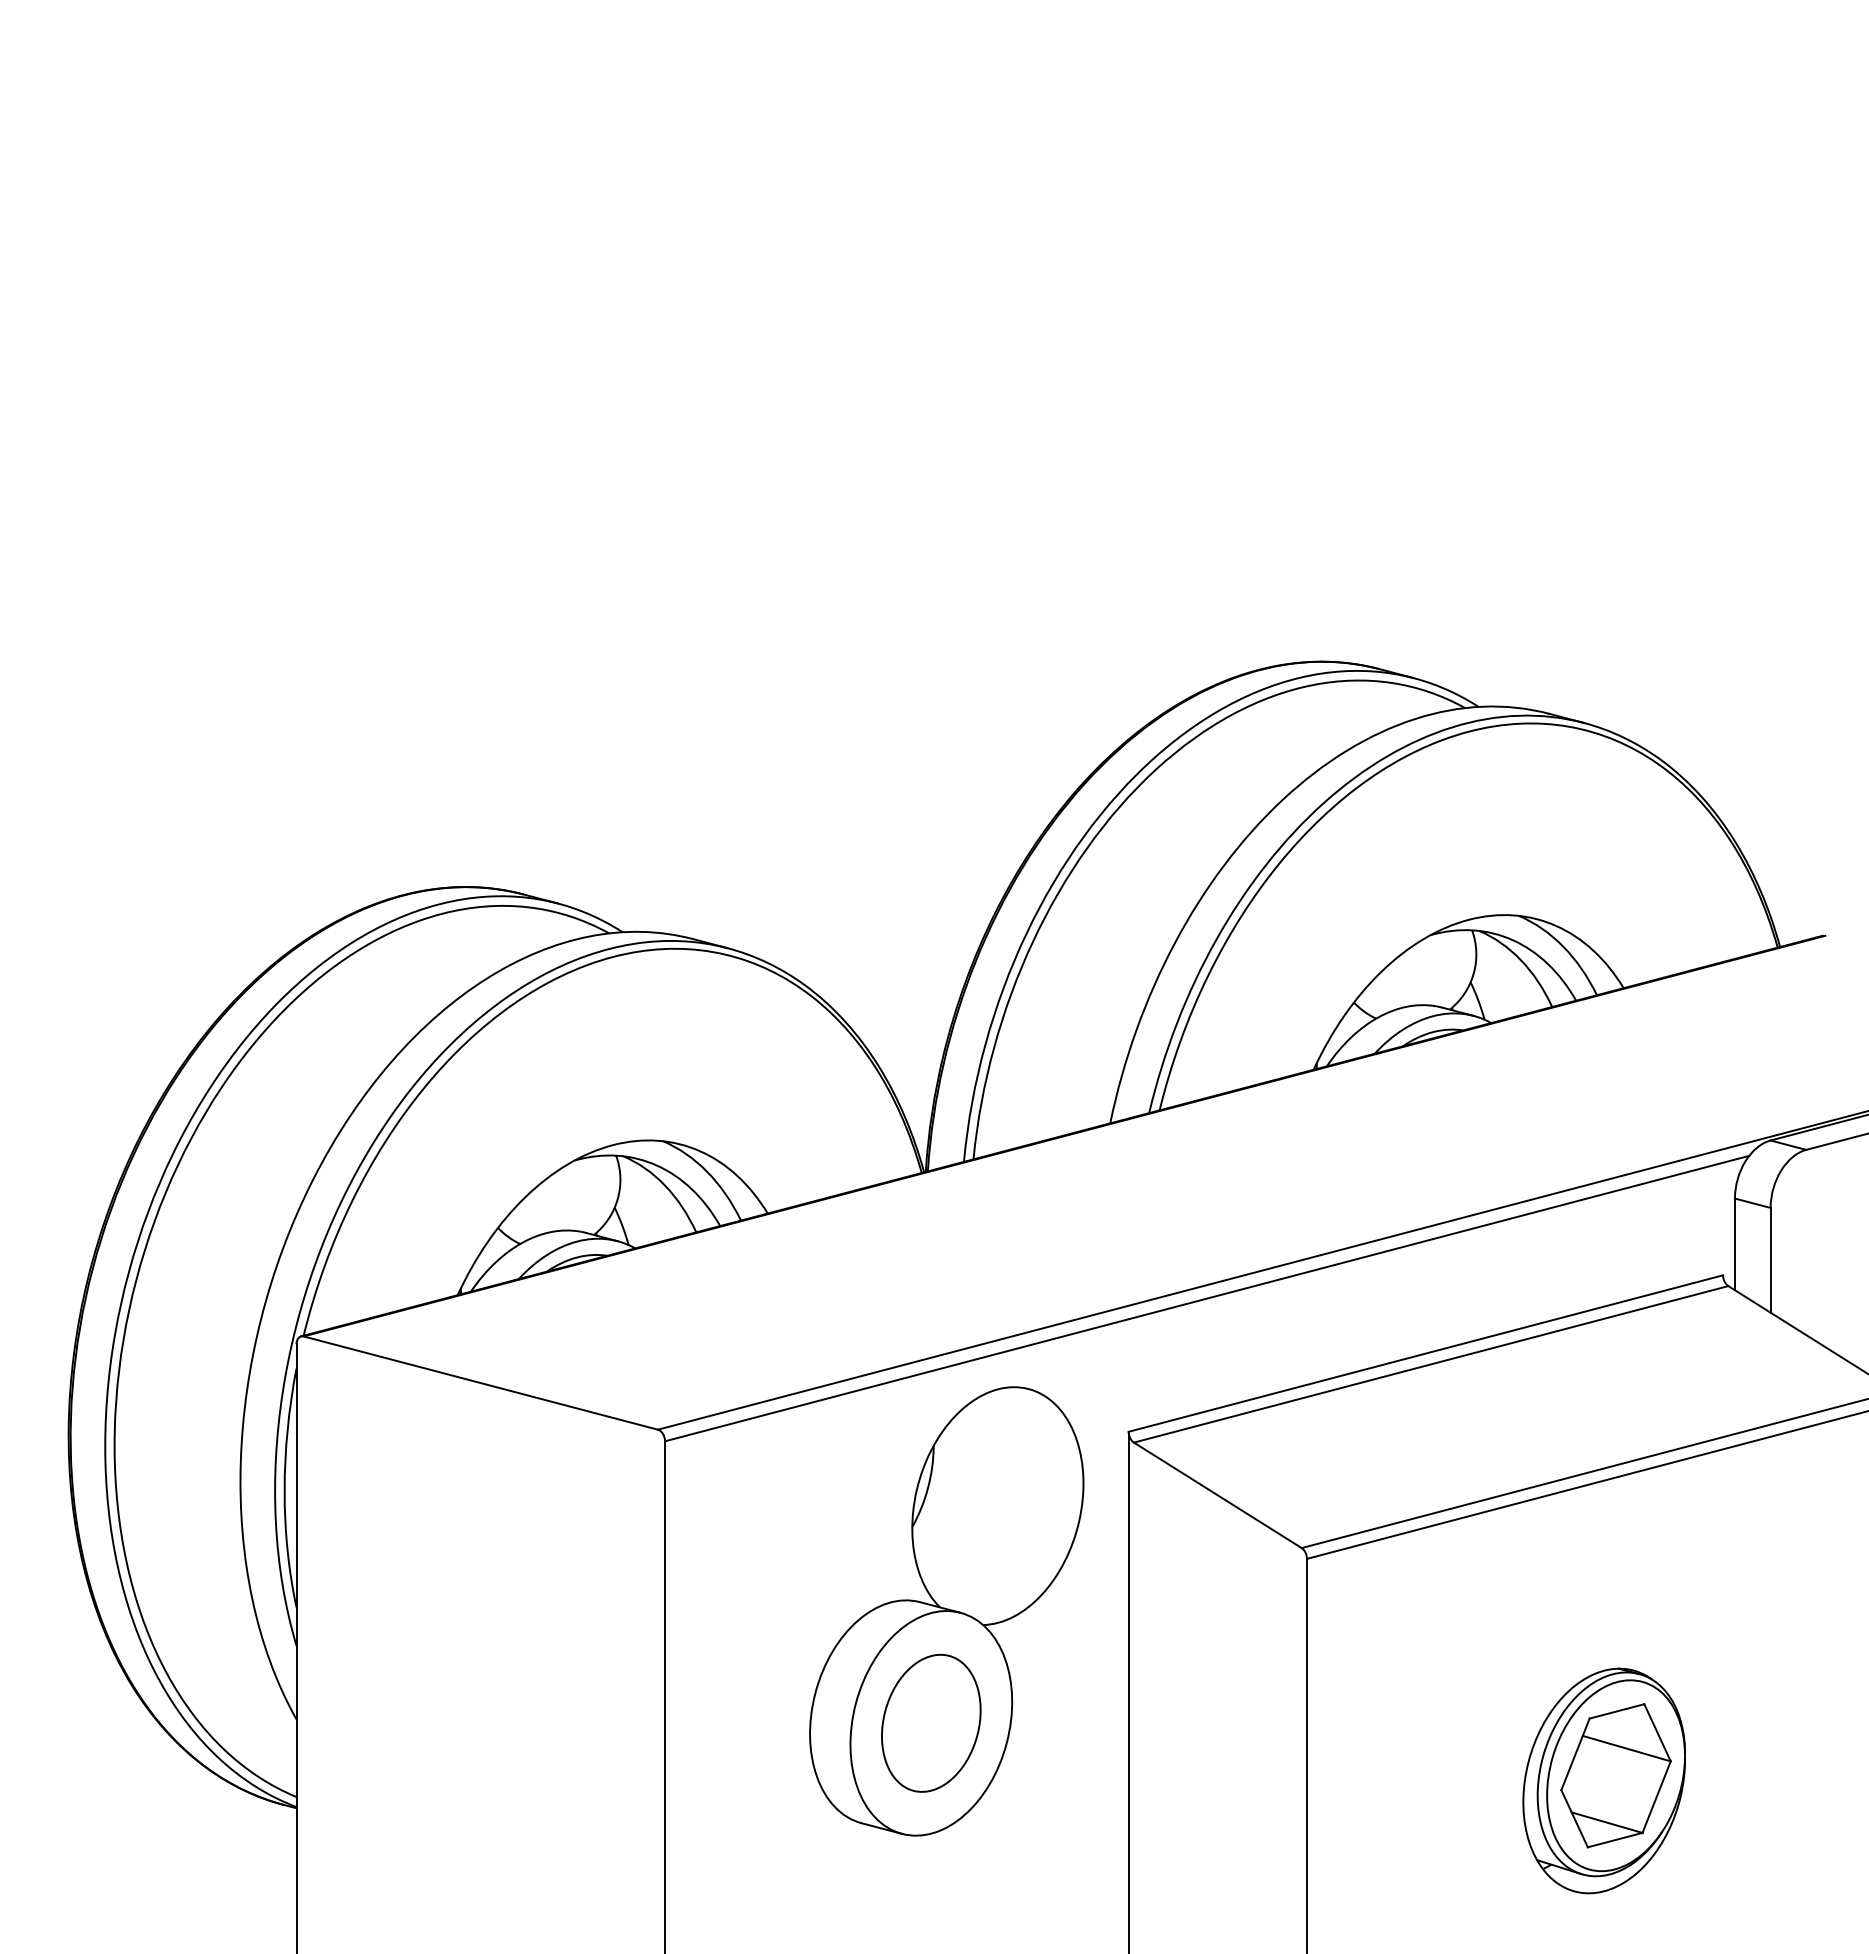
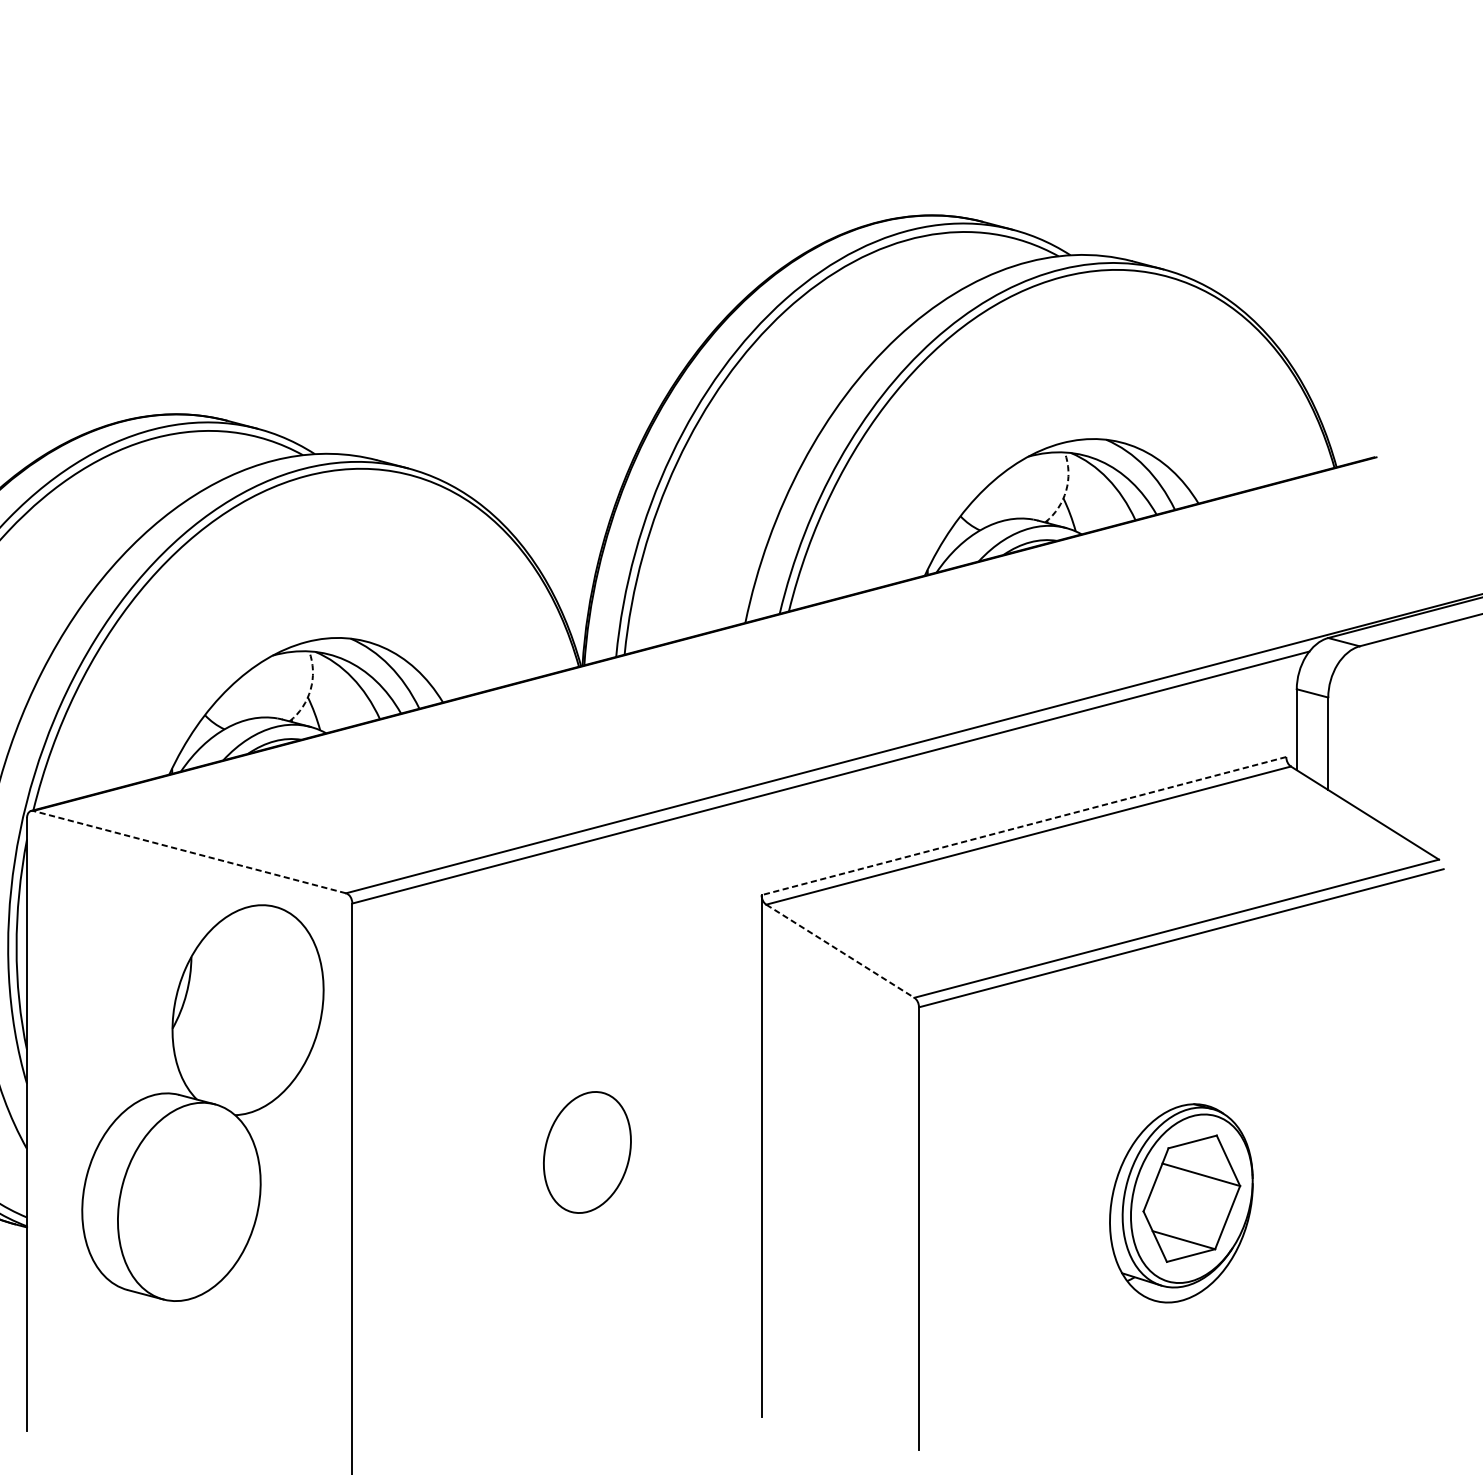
arc: (1473, 973) -> (1065, 490), solid -> dashed
arc: (617, 1198) -> (310, 689), solid -> dashed
line: (1425, 1353) -> (1023, 826), solid -> dashed
line: (480, 1382) -> (189, 851), solid -> dashed
line: (1218, 1495) -> (840, 951), solid -> dashed
part: (946, 1611) -> (202, 1103), moved

